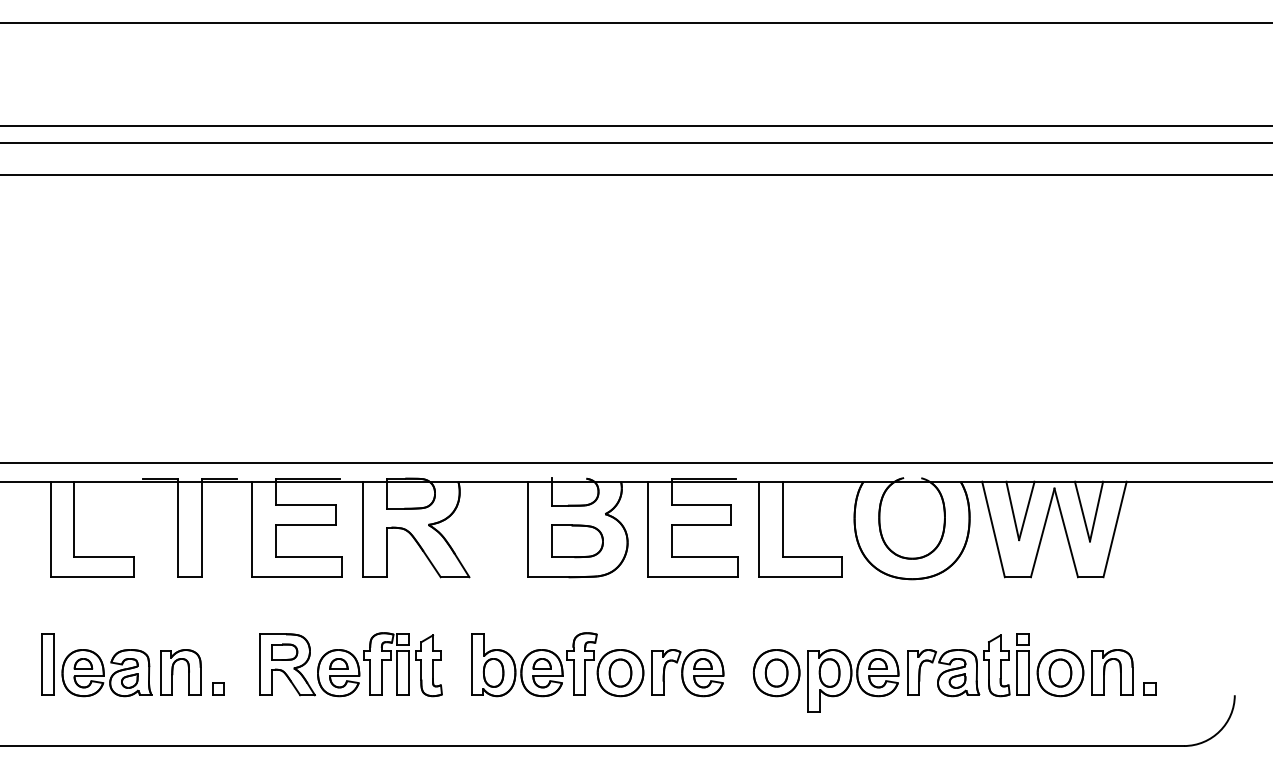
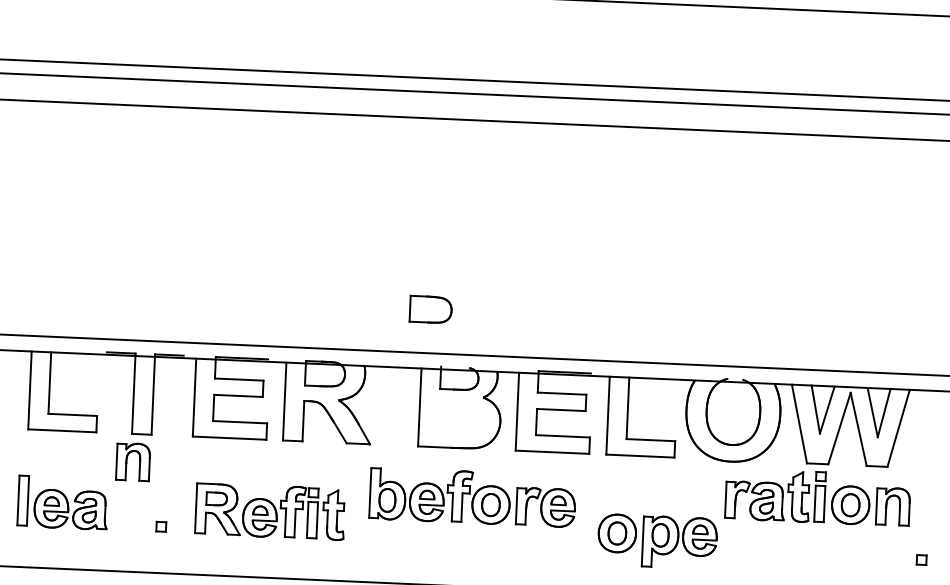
part: (577, 541) -> (430, 309), moved
part: (597, 664) -> (472, 497), moved
part: (1020, 665) -> (818, 497), moved
part: (173, 672) -> (127, 461), moved

